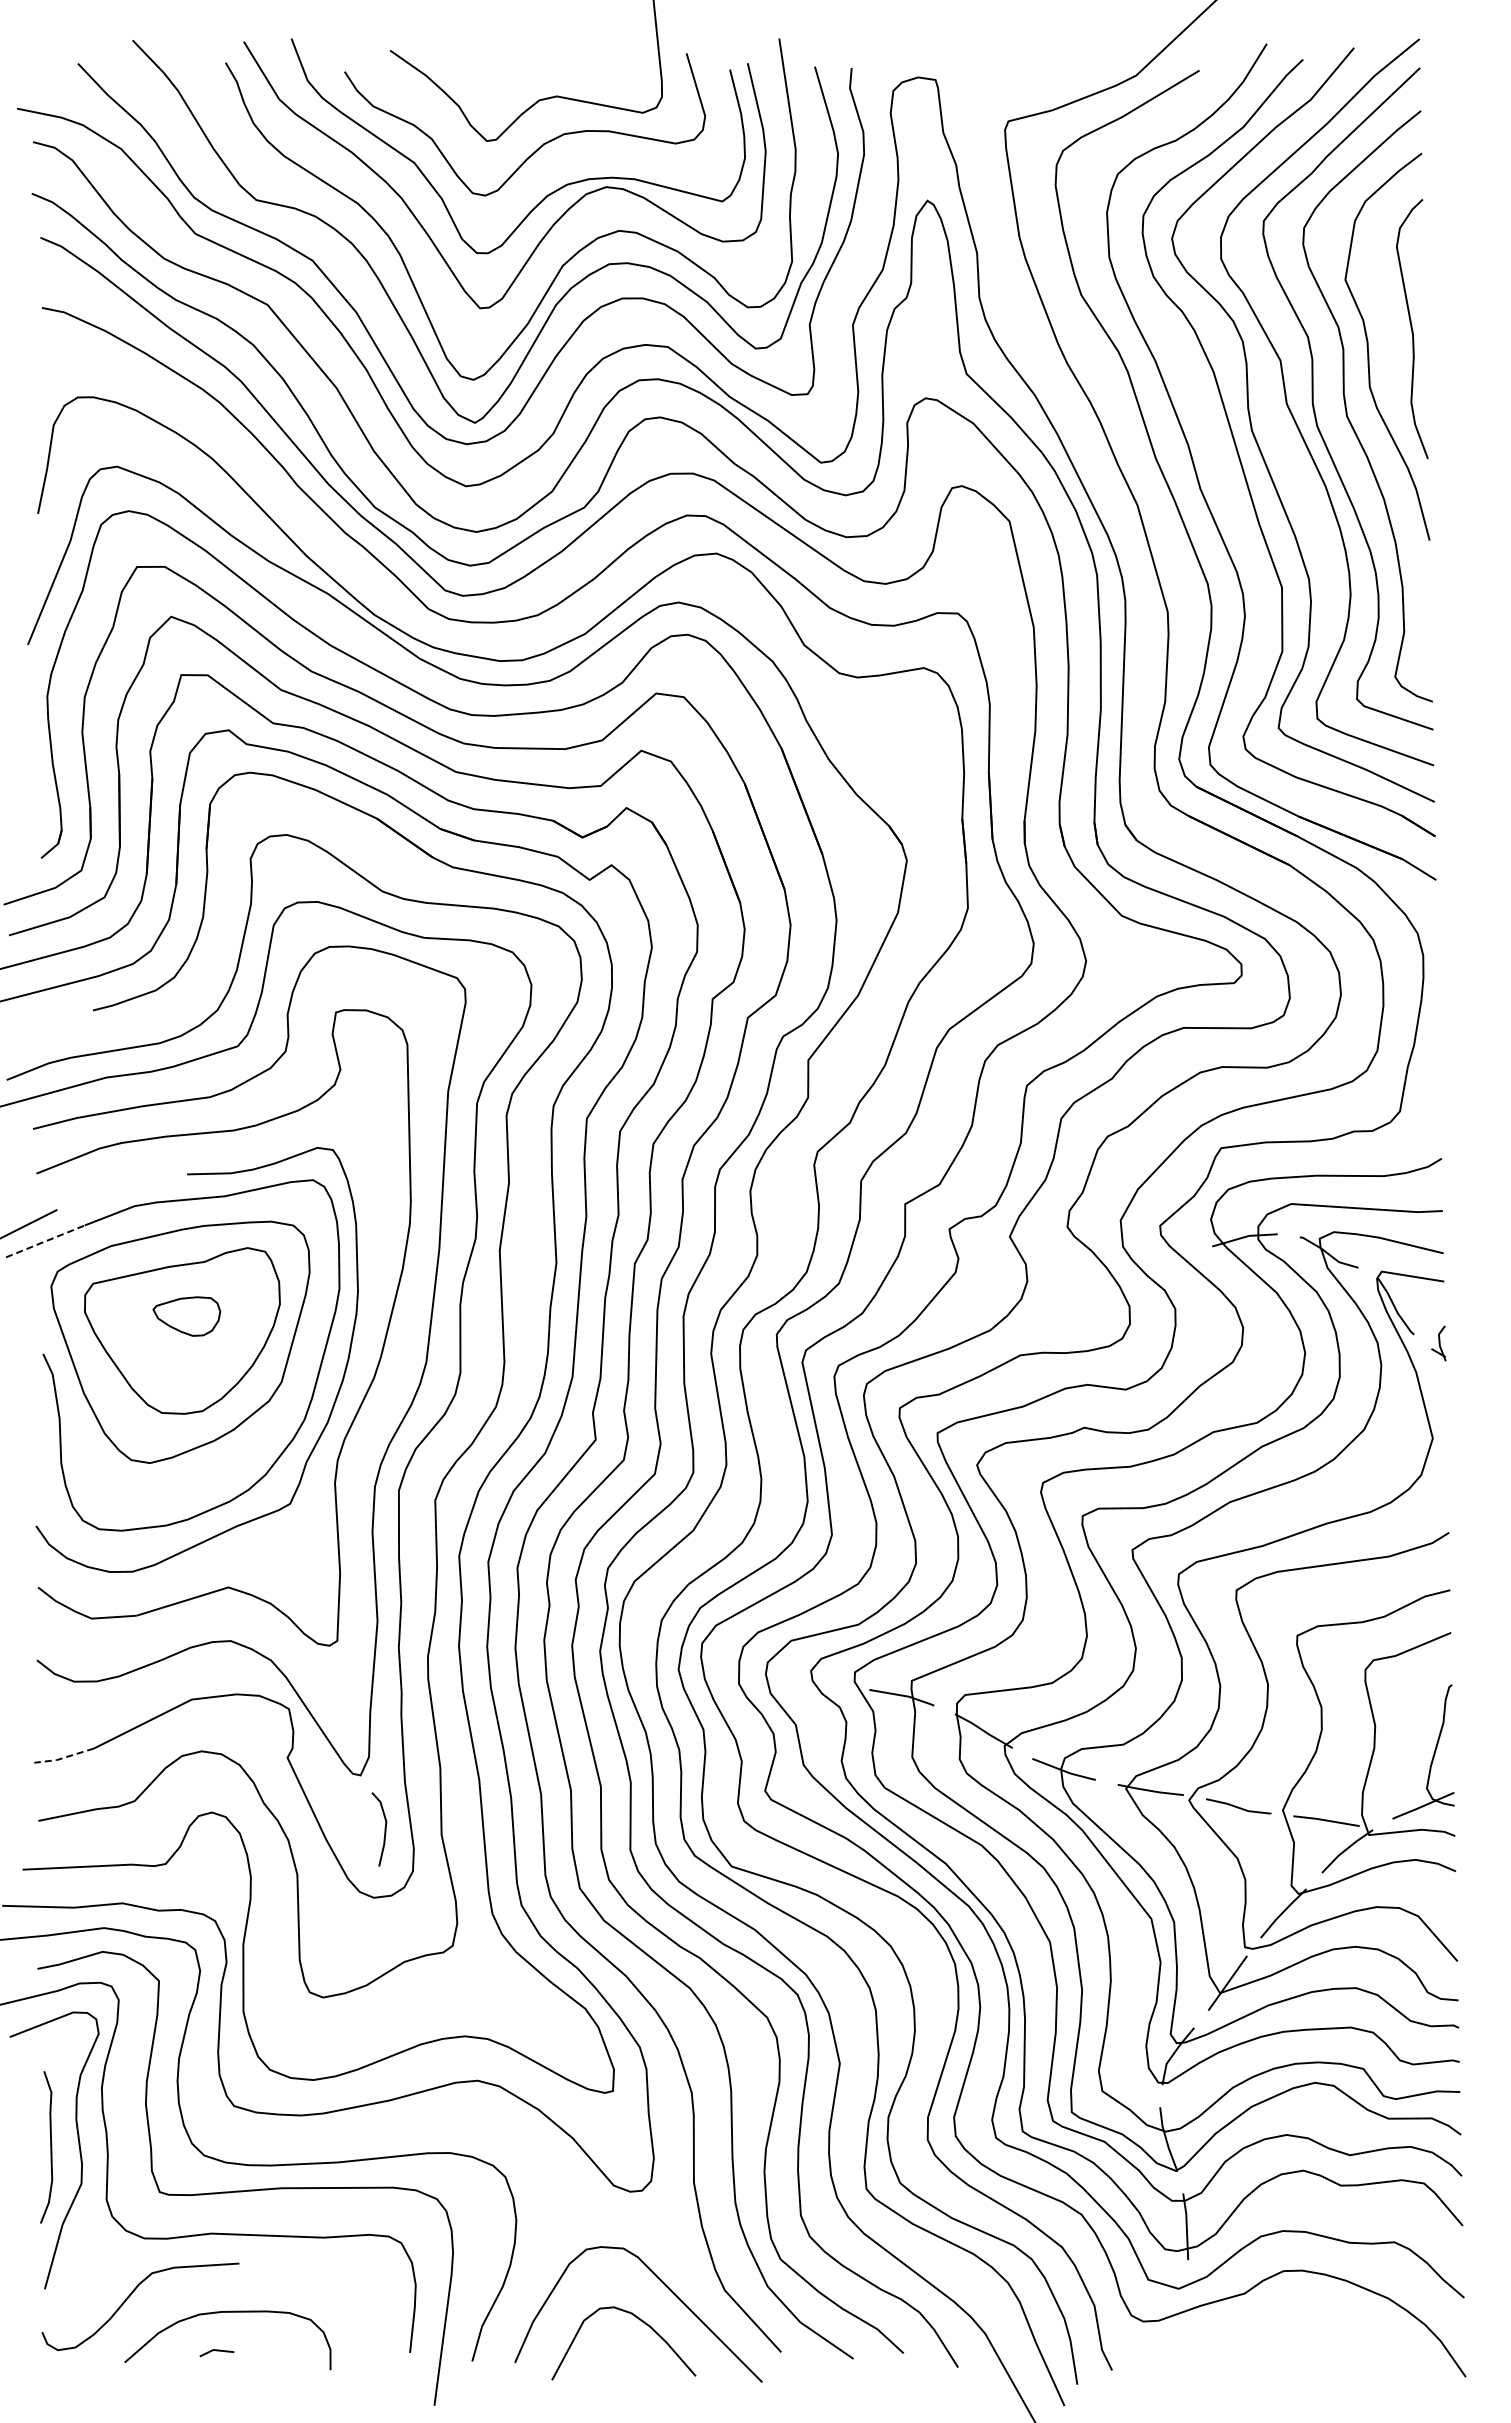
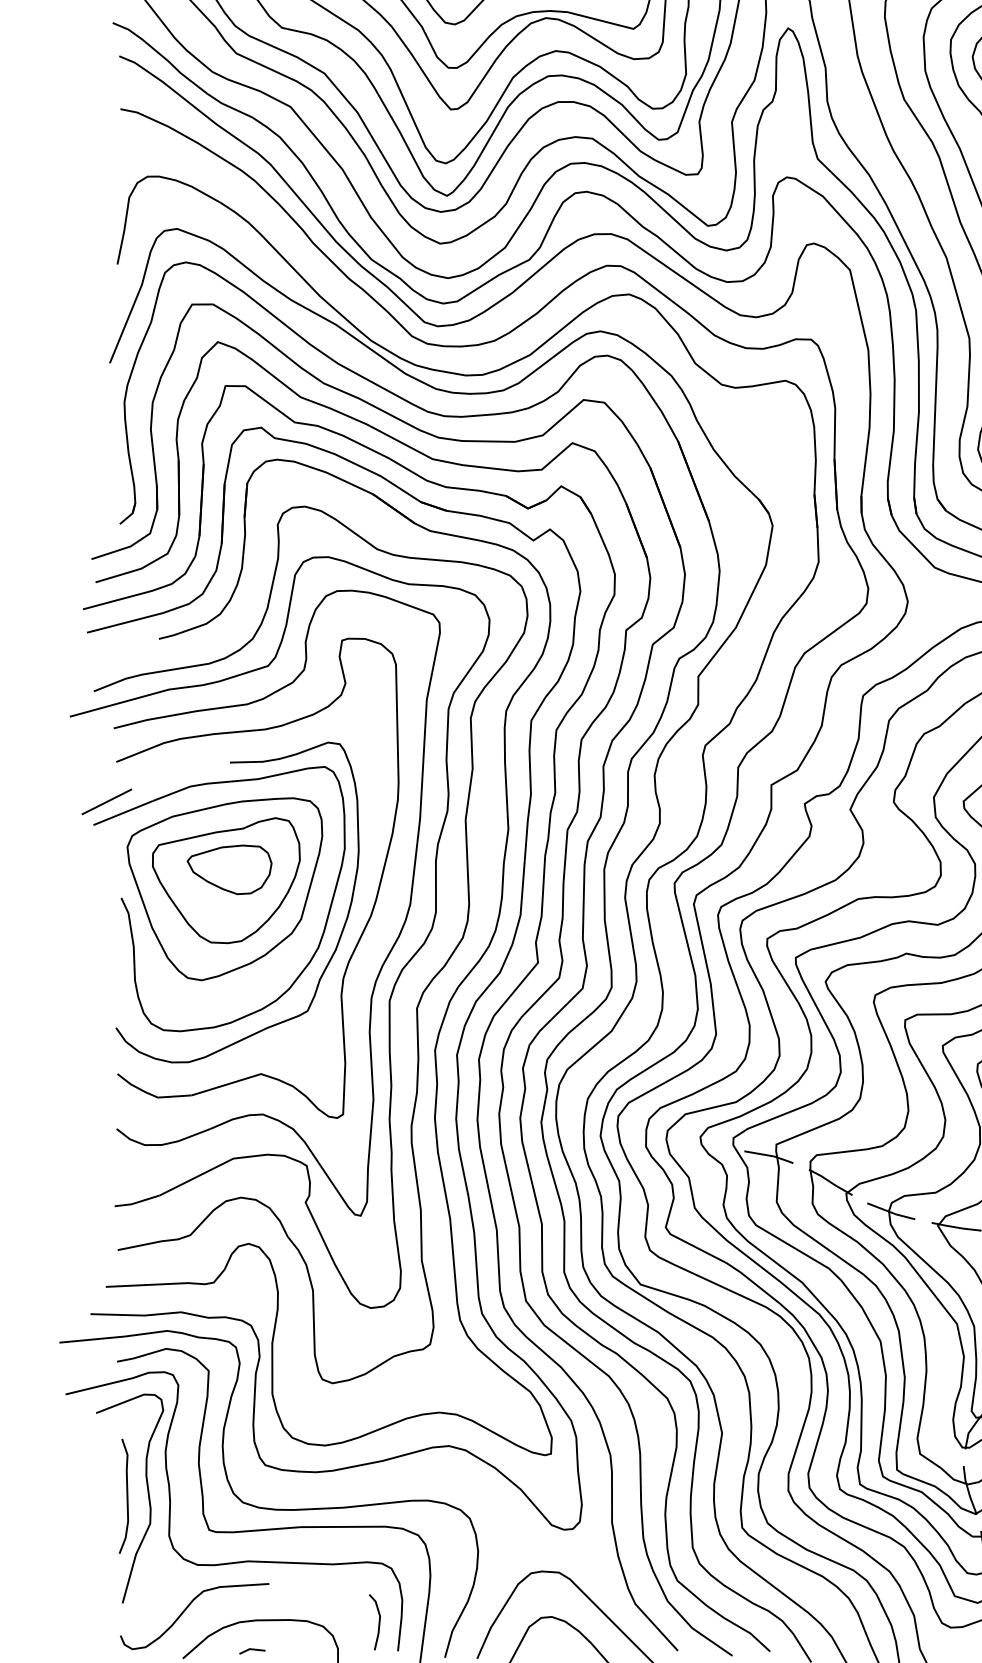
line: (45, 1241) -> (123, 813), dashed -> solid
part: (186, 1316) -> (229, 869), size x1.67
line: (64, 1757) -> (137, 1202), dashed -> solid
line: (384, 1829) -> (378, 1622), moved

